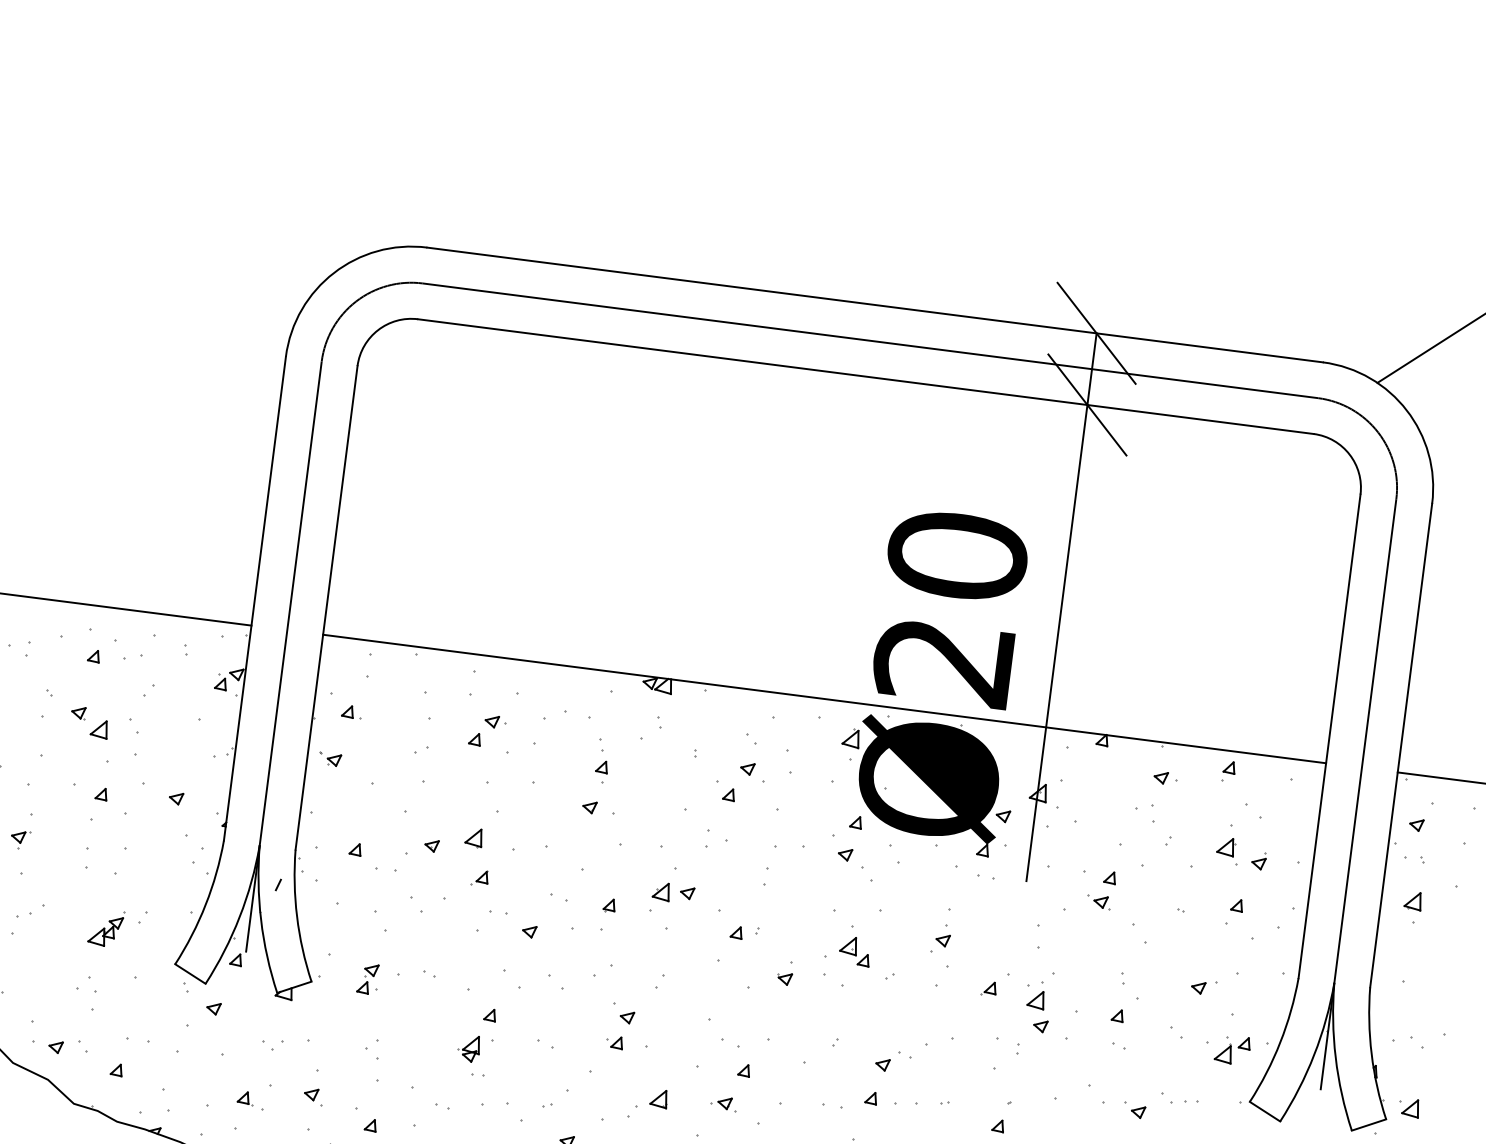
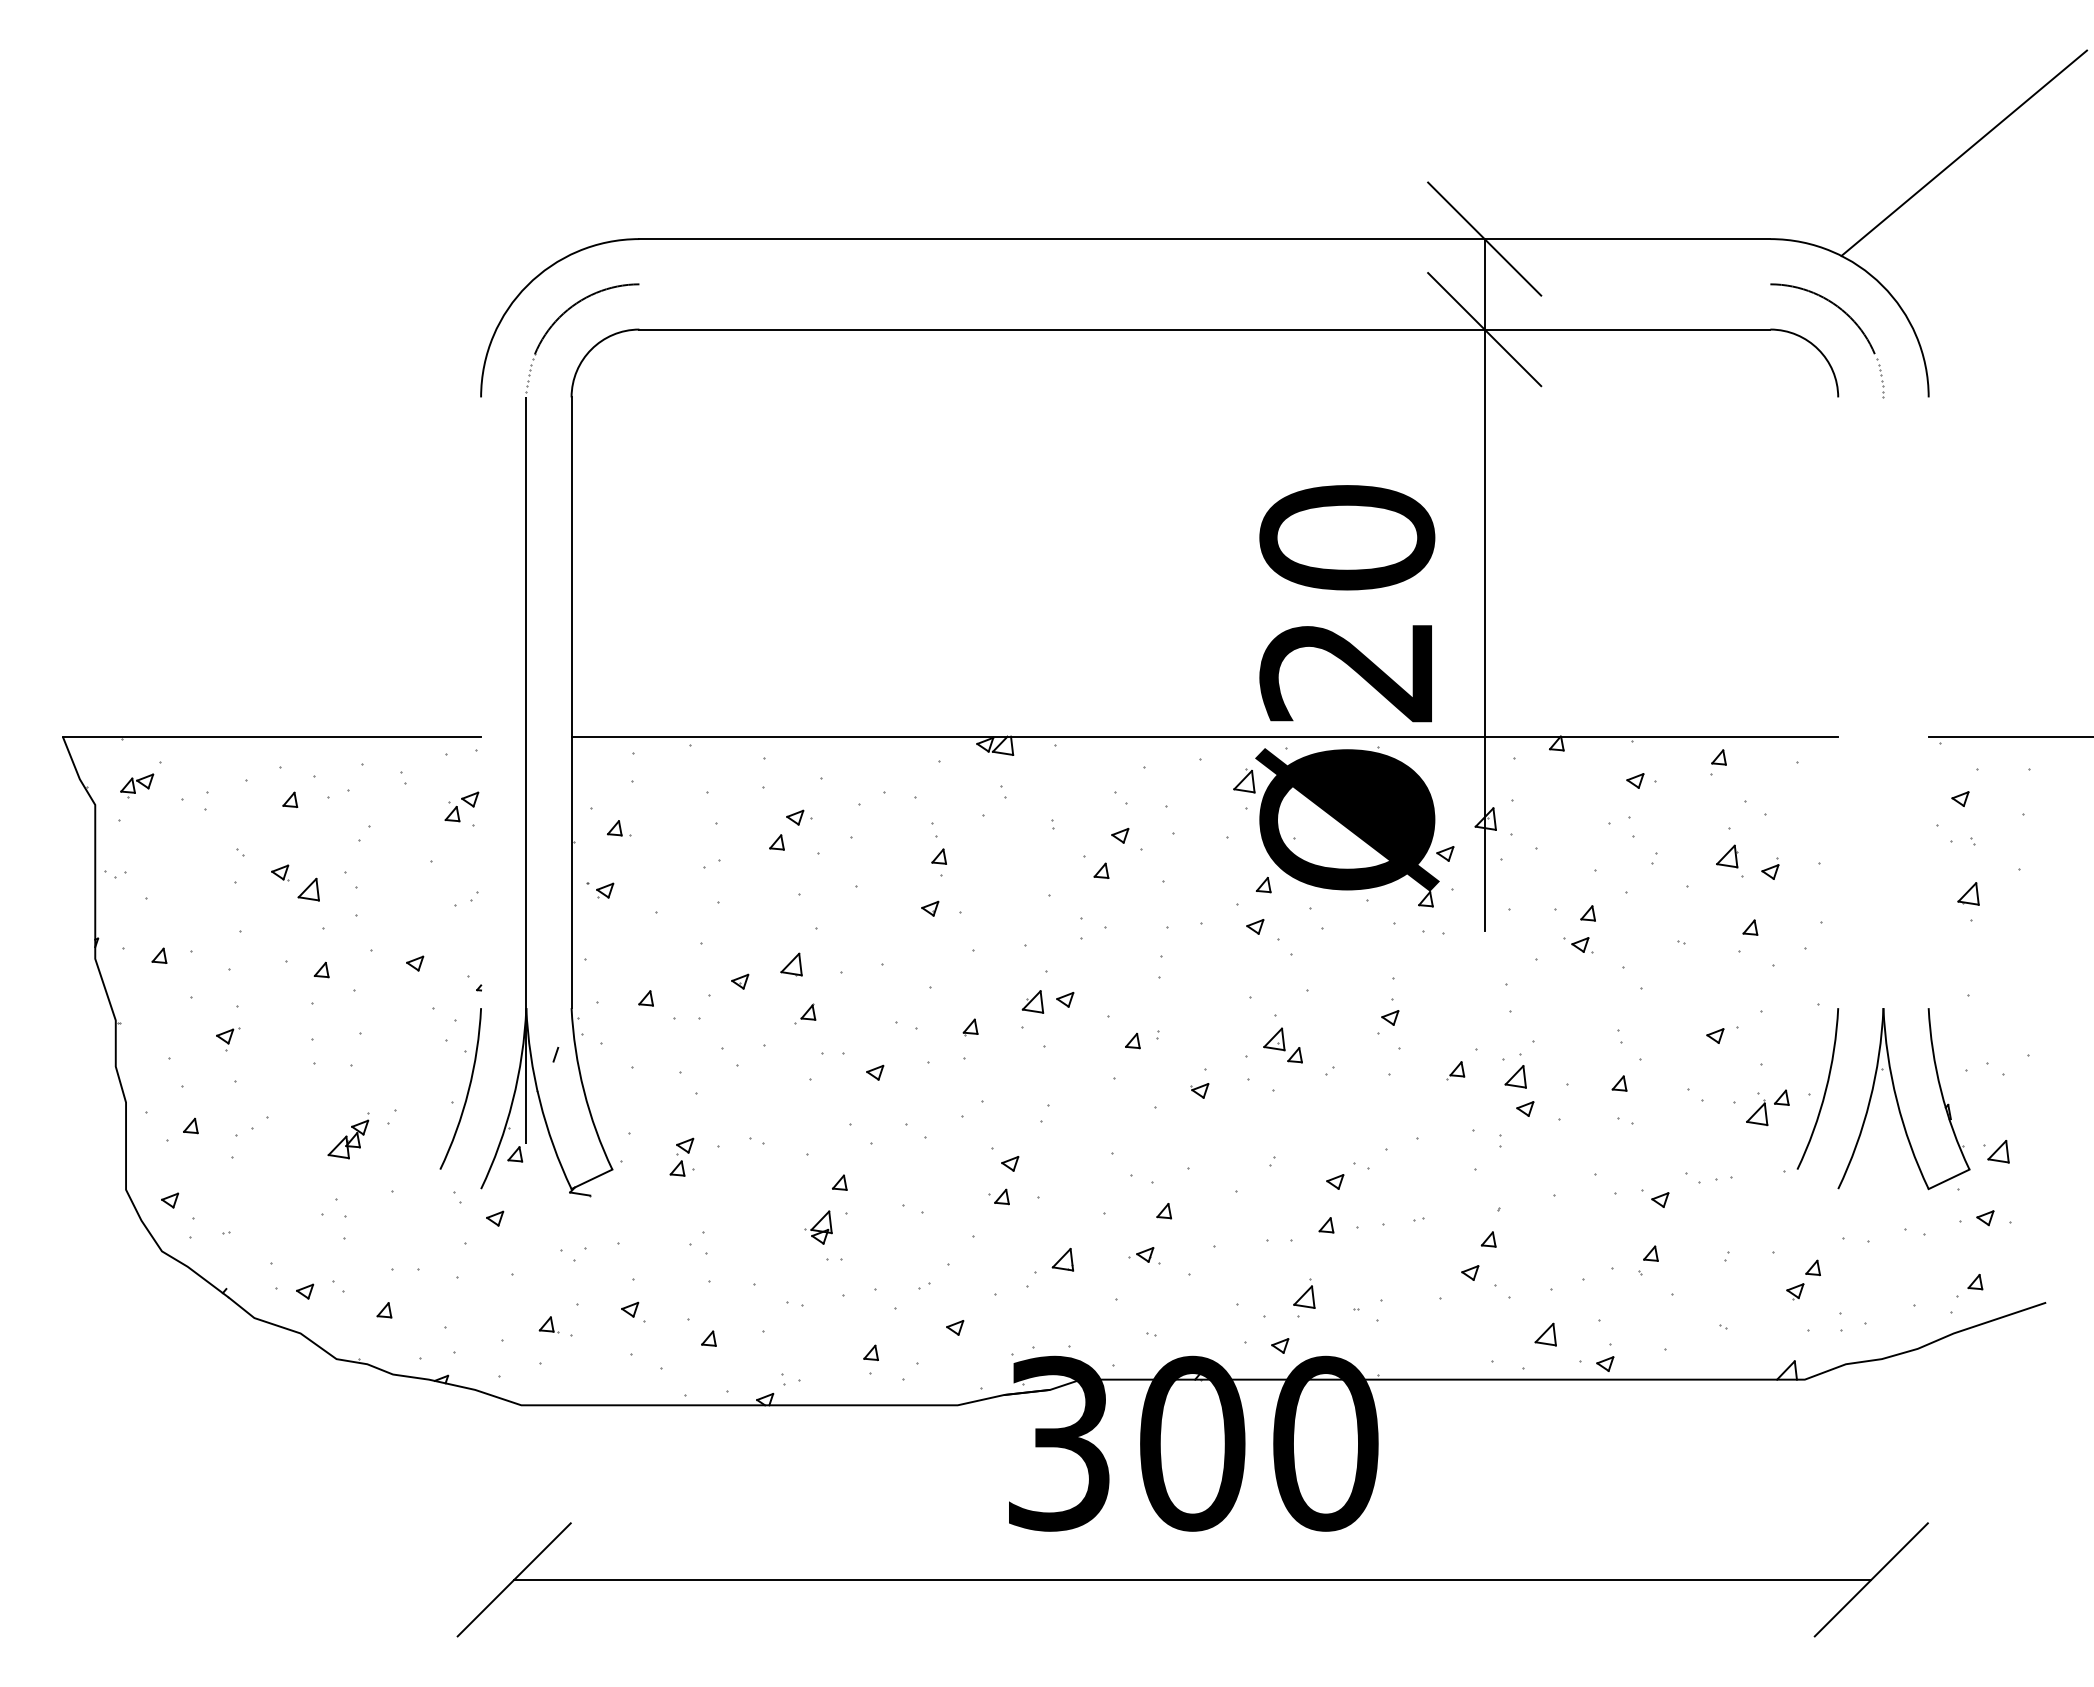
line: (870, 340) -> (1204, 284), removed
line: (255, 598) -> (481, 702), removed
line: (1329, 736) -> (1838, 702), removed
line: (1401, 745) -> (1928, 702), removed
line: (1358, 794) -> (1883, 770), removed
line: (190, 974) -> (460, 1179), removed
line: (1264, 1111) -> (1817, 1179), removed

